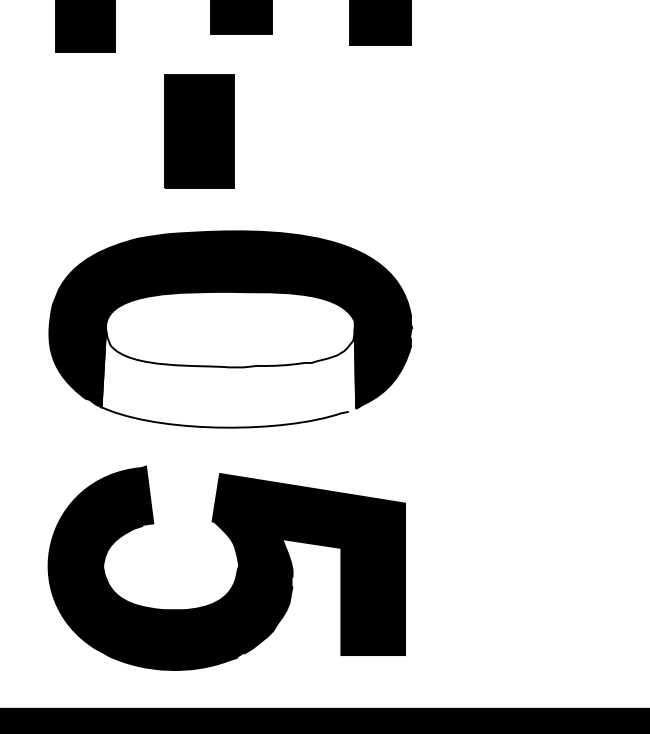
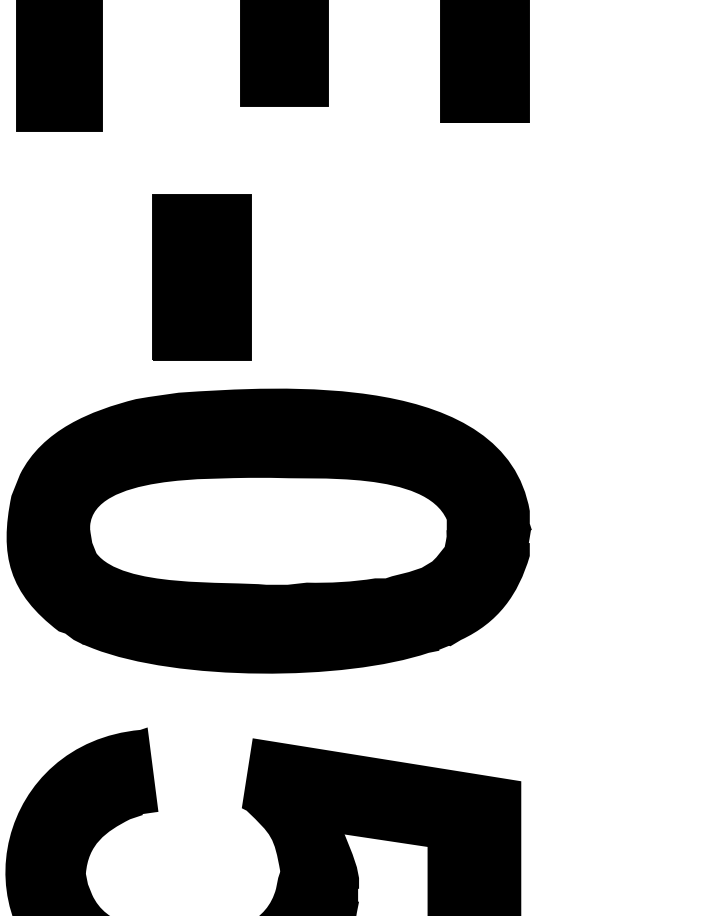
part: (199, 131) -> (202, 277), moved
fill: (228, 377) -> (265, 600), added

